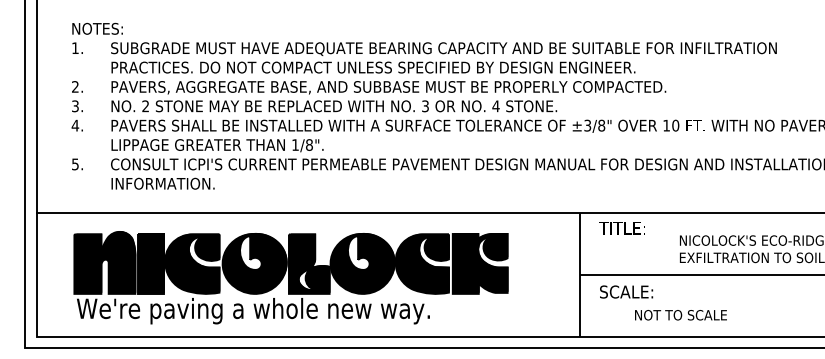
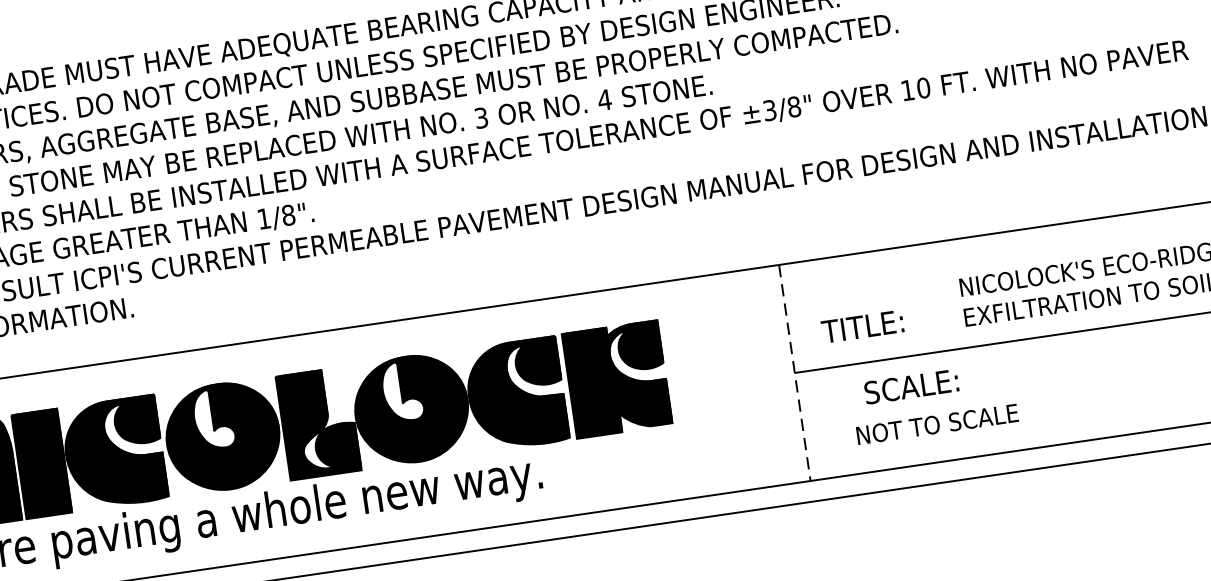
text: (621, 228) -> (861, 327), moved
line: (580, 274) -> (795, 372), solid -> dashed
text: (626, 291) -> (911, 385), moved
text: (680, 315) -> (936, 424), moved

